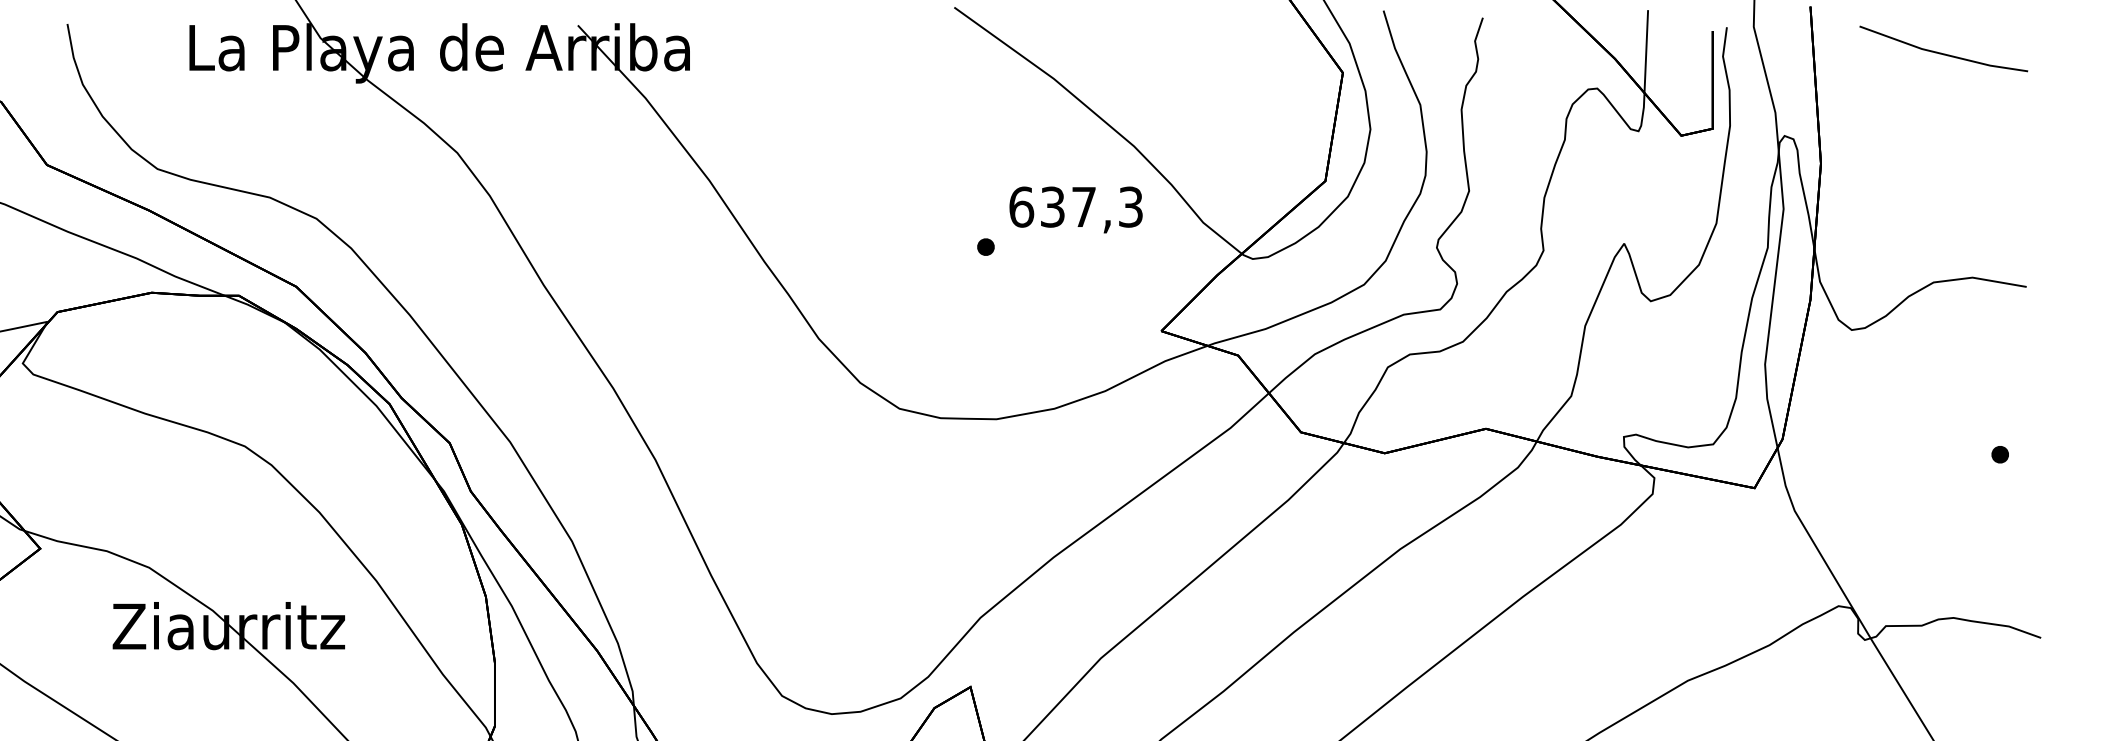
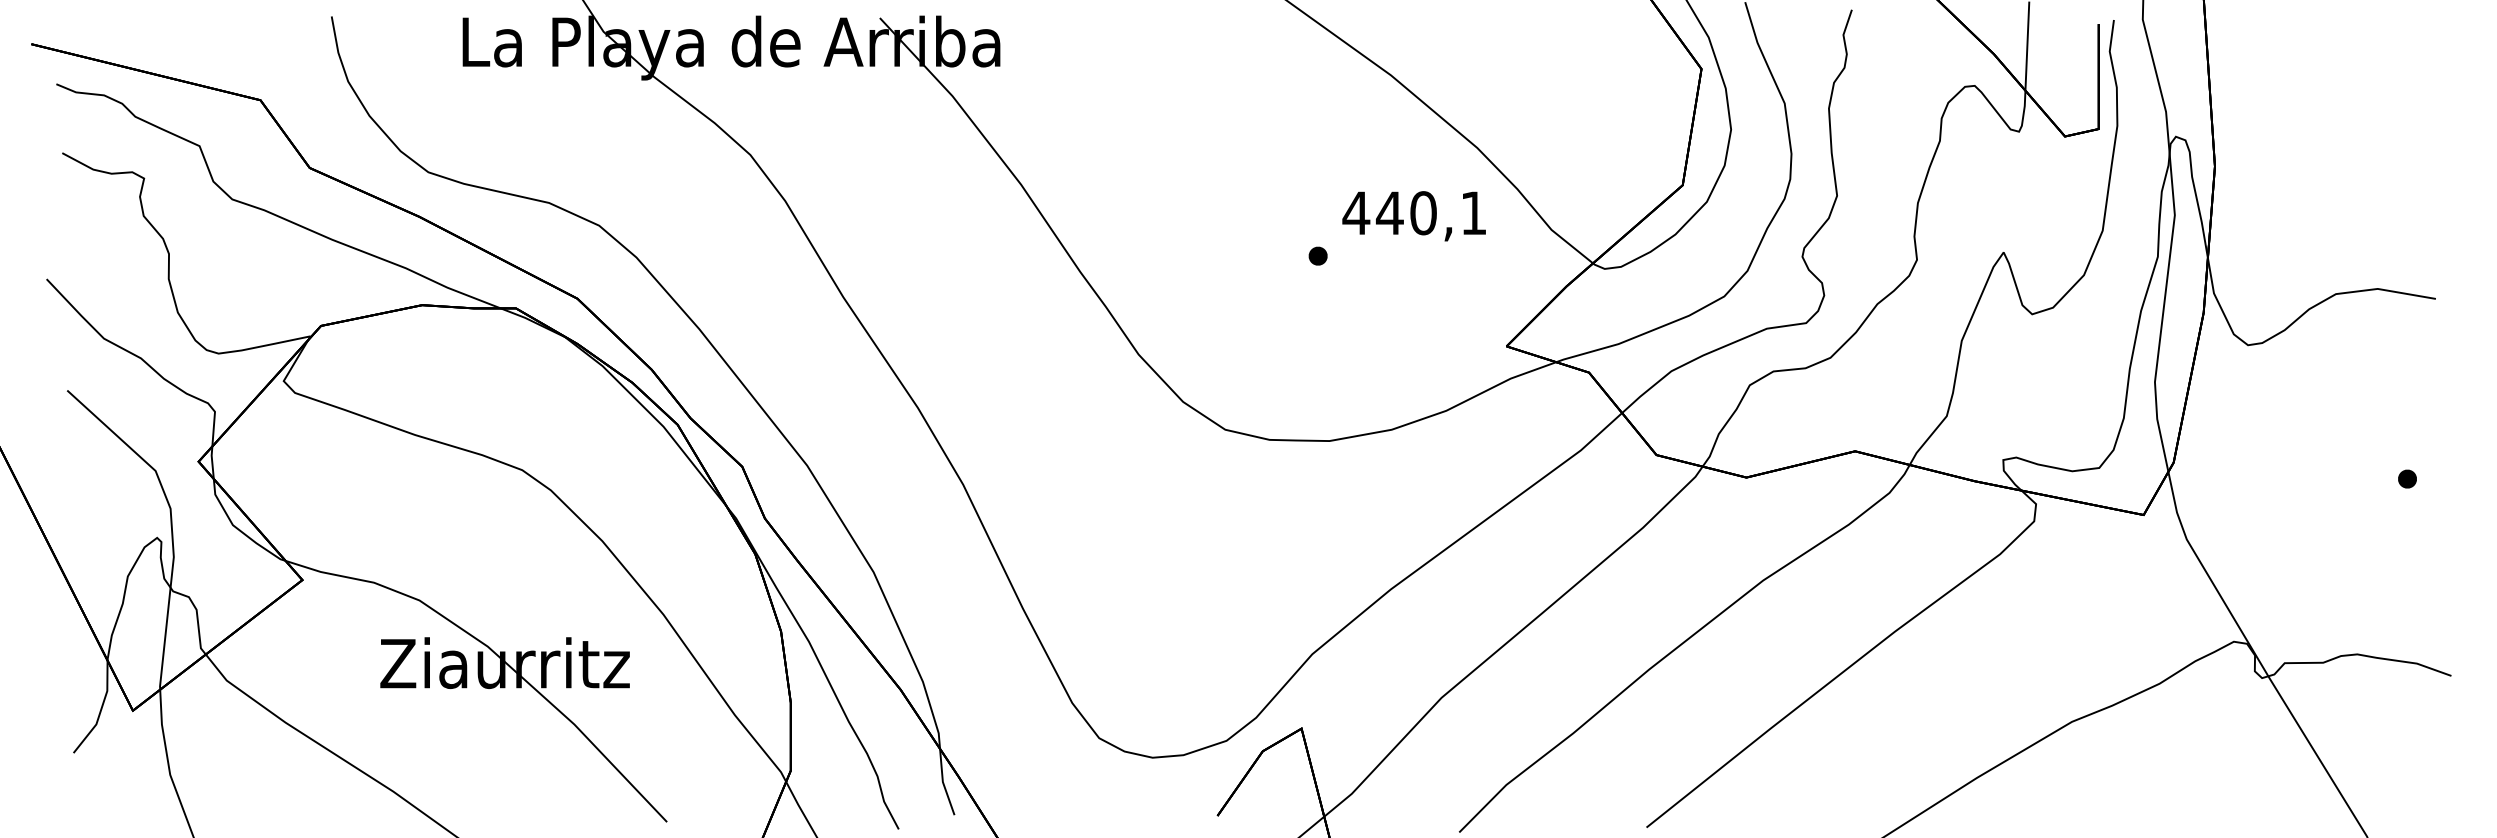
line: (1942, 52) -> (2345, 47), removed
text: (1075, 207) -> (1414, 213), 637,3 -> 440,1

